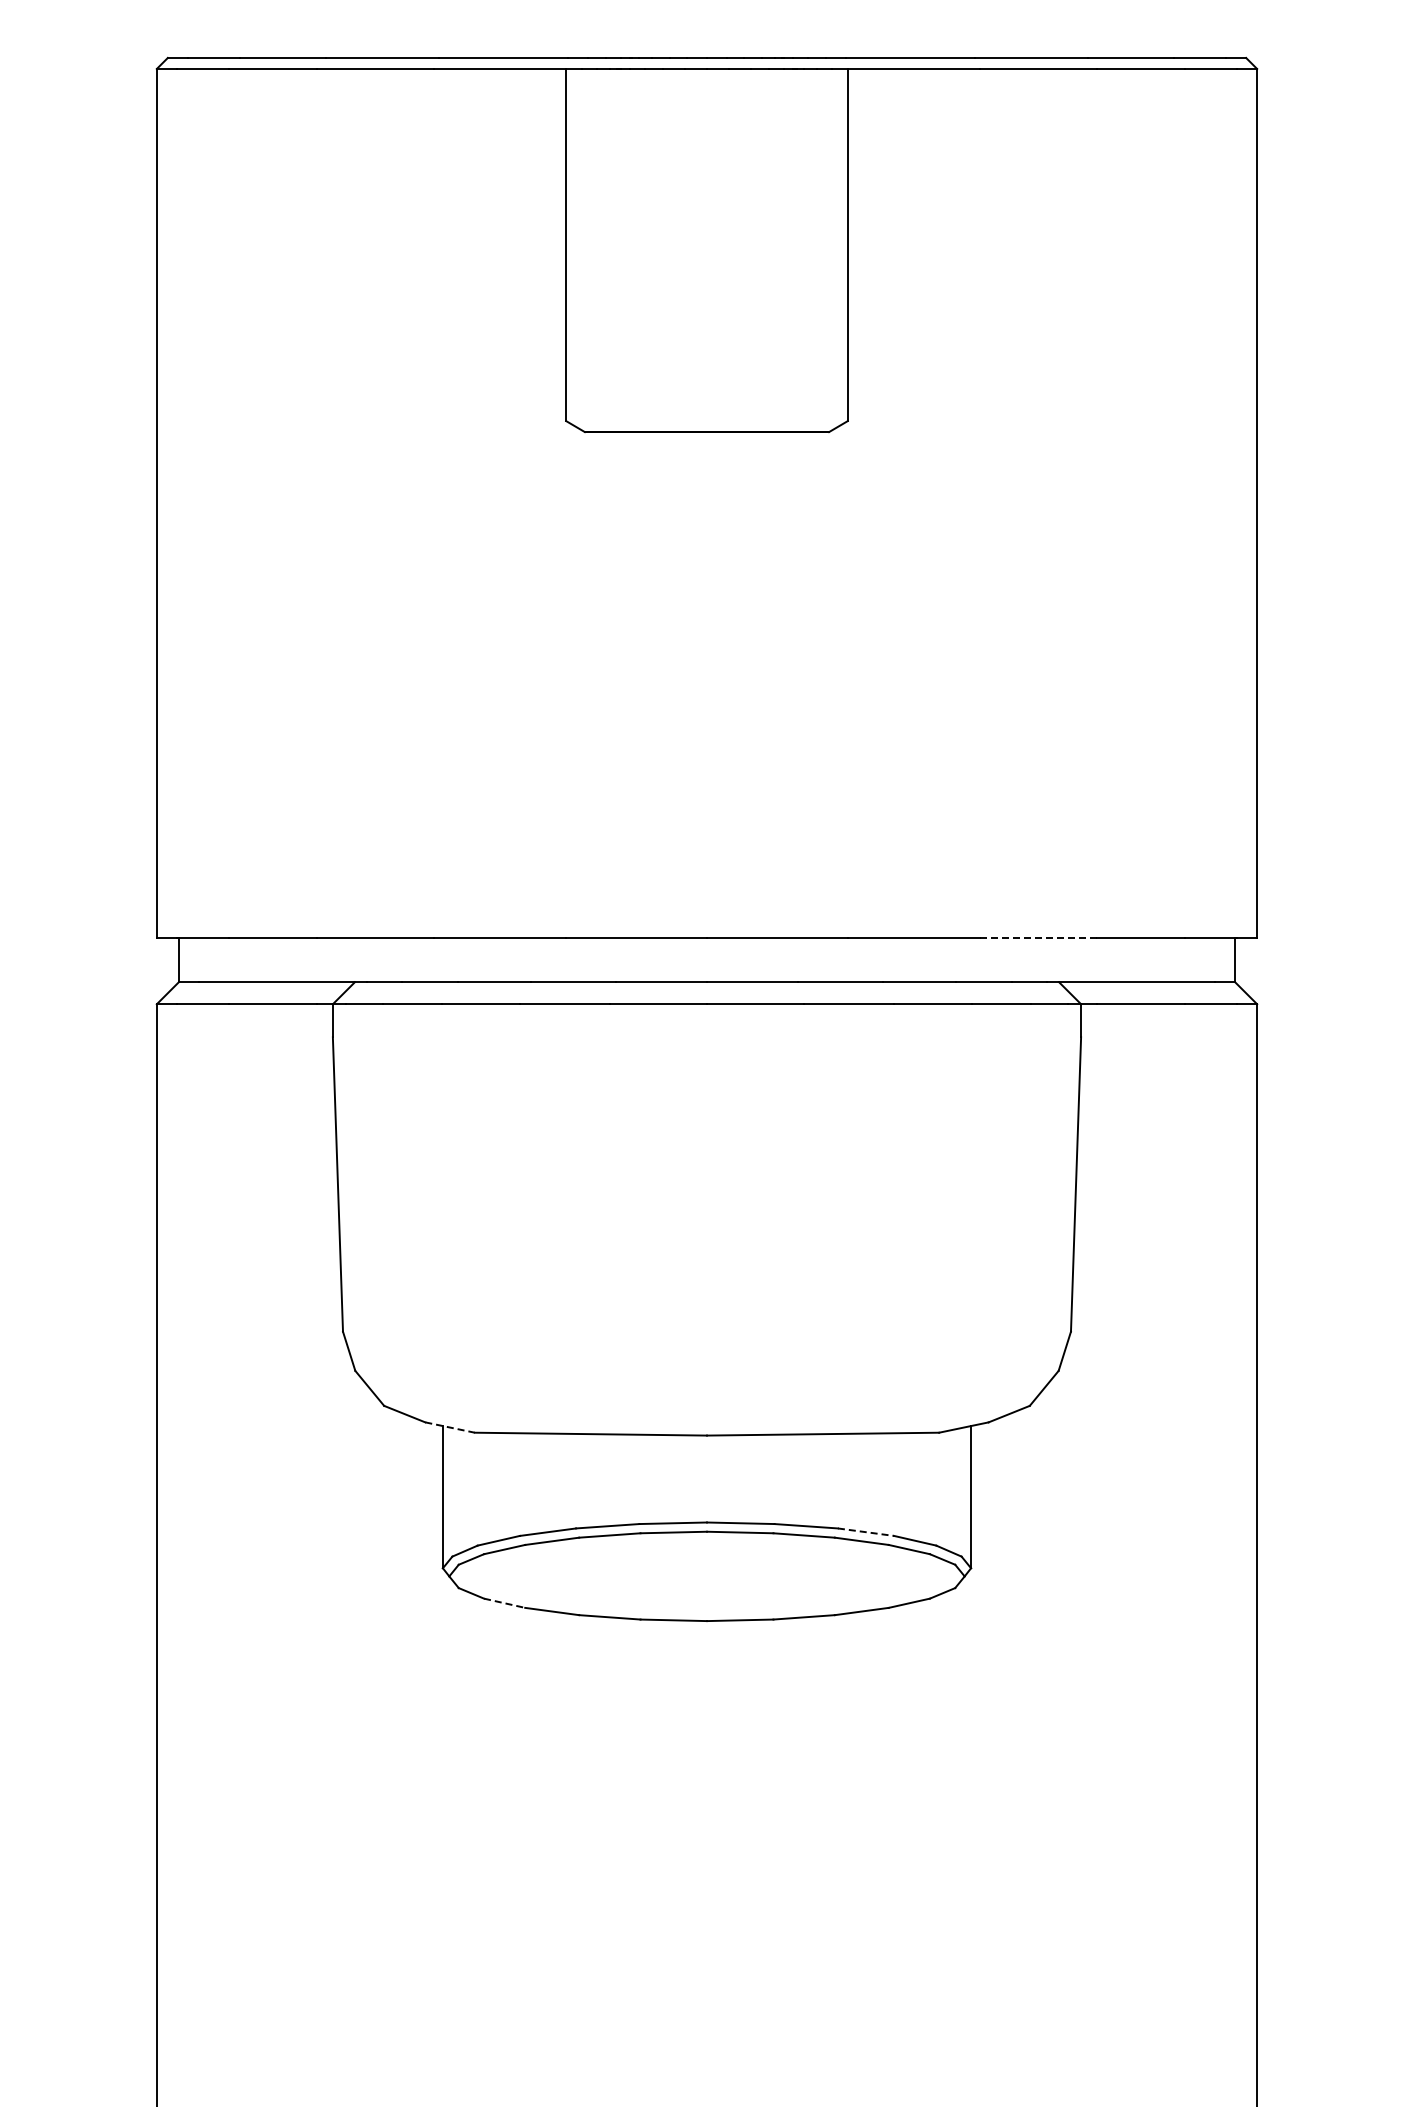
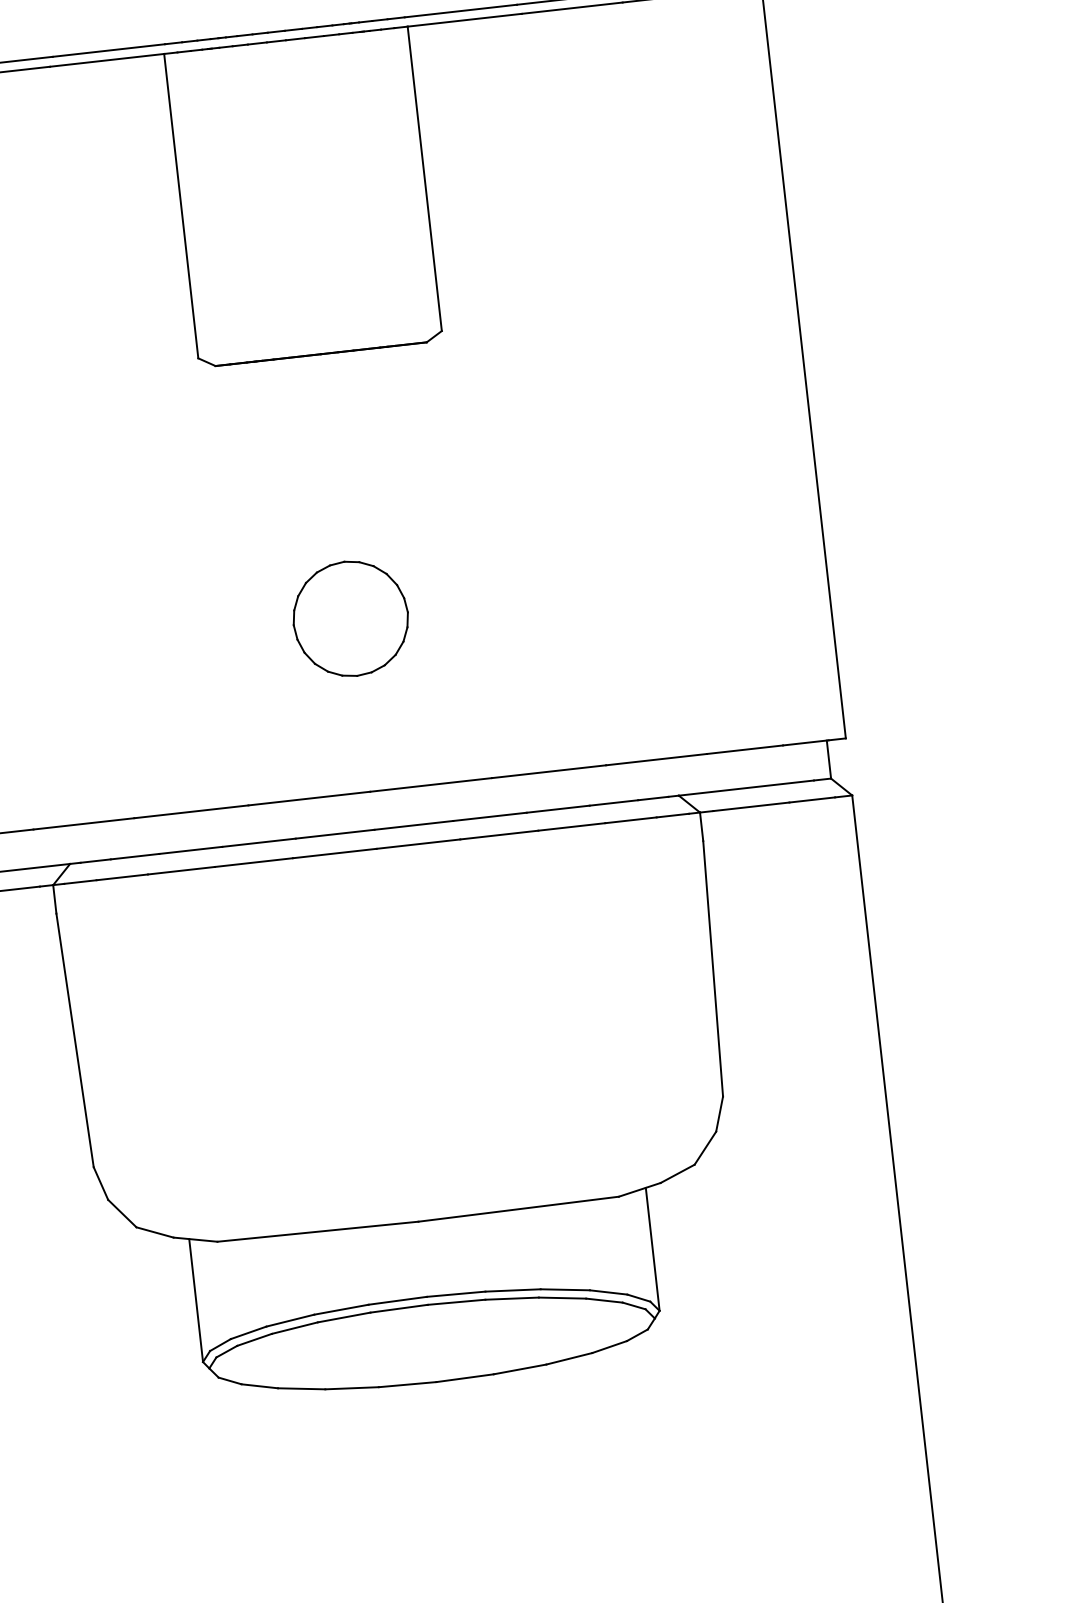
part: (706, 738) -> (350, 619), added
line: (1038, 938) -> (656, 759), dashed -> solid
line: (450, 1427) -> (195, 1239), dashed -> solid
line: (866, 1532) -> (565, 1290), dashed -> solid
line: (505, 1603) -> (260, 1386), dashed -> solid

